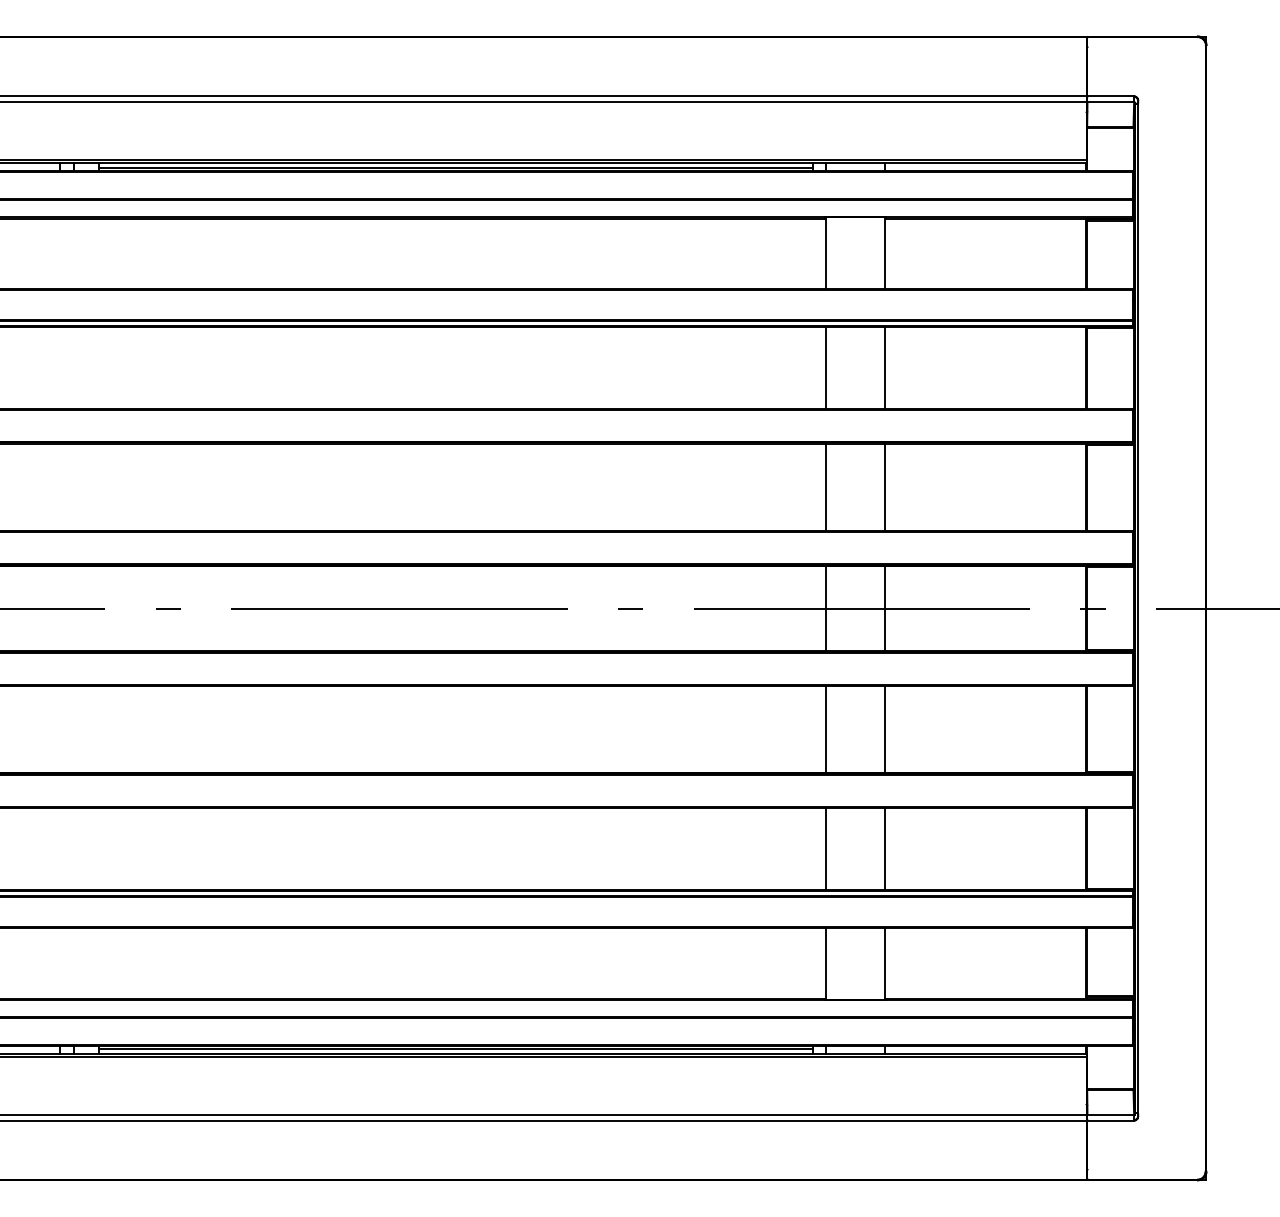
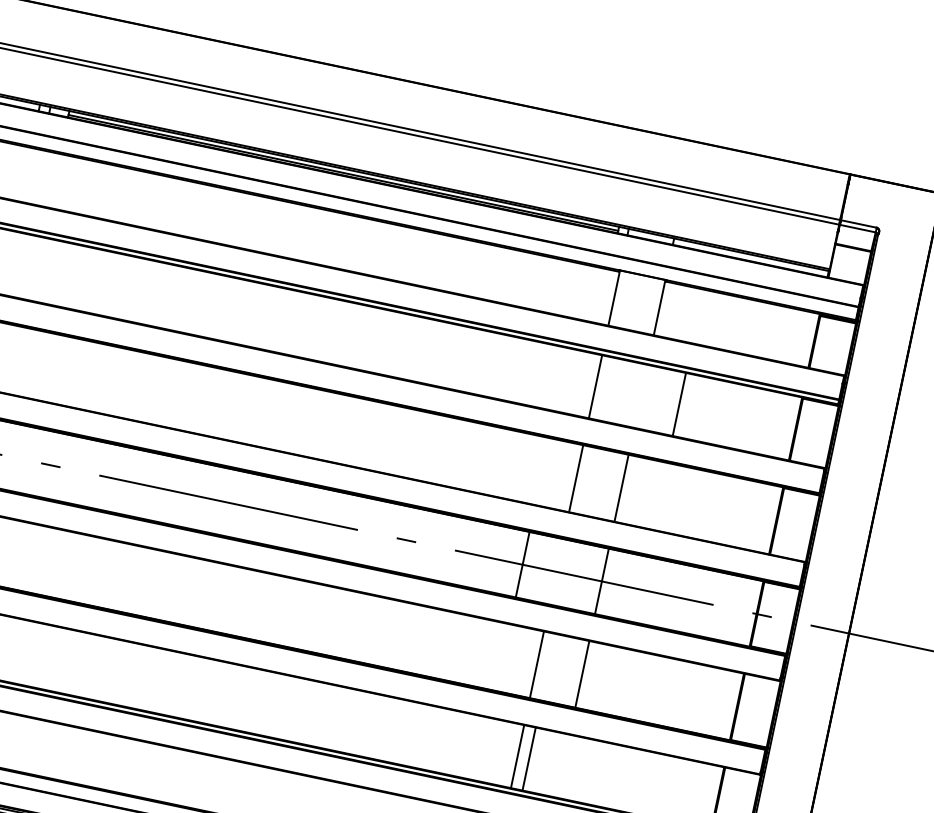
line: (884, 368) -> (679, 404), moved
line: (825, 608) -> (522, 564), moved
line: (884, 848) -> (528, 758), moved

